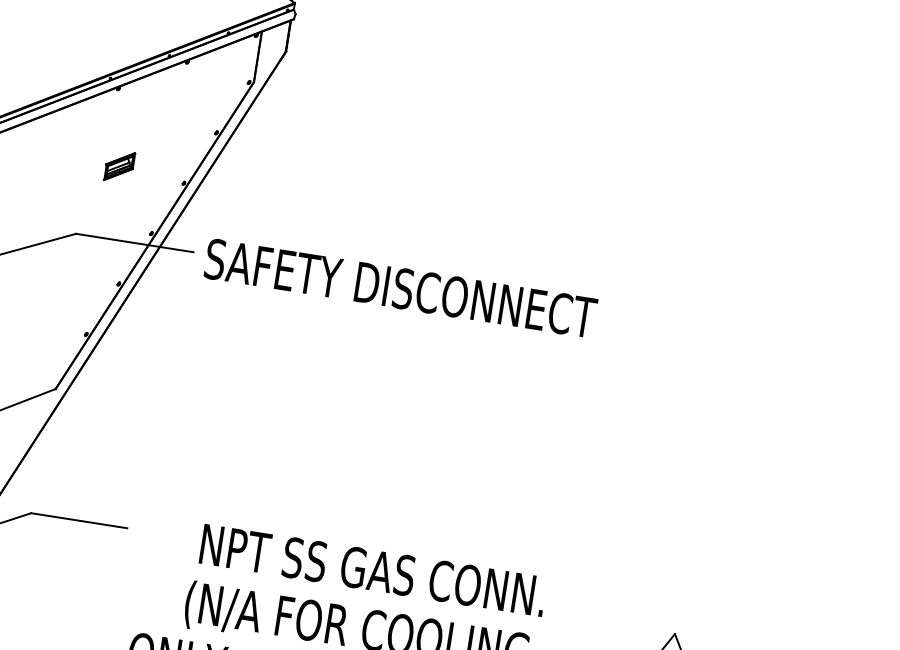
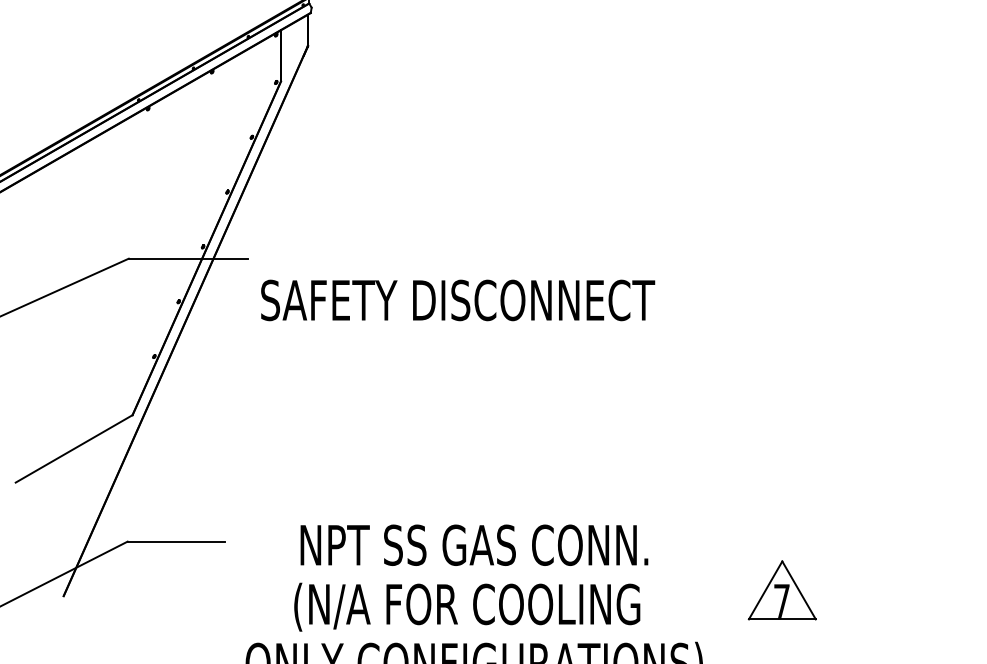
part: (118, 166) -> (160, 185), removed
text: (401, 288) -> (458, 300), moved

